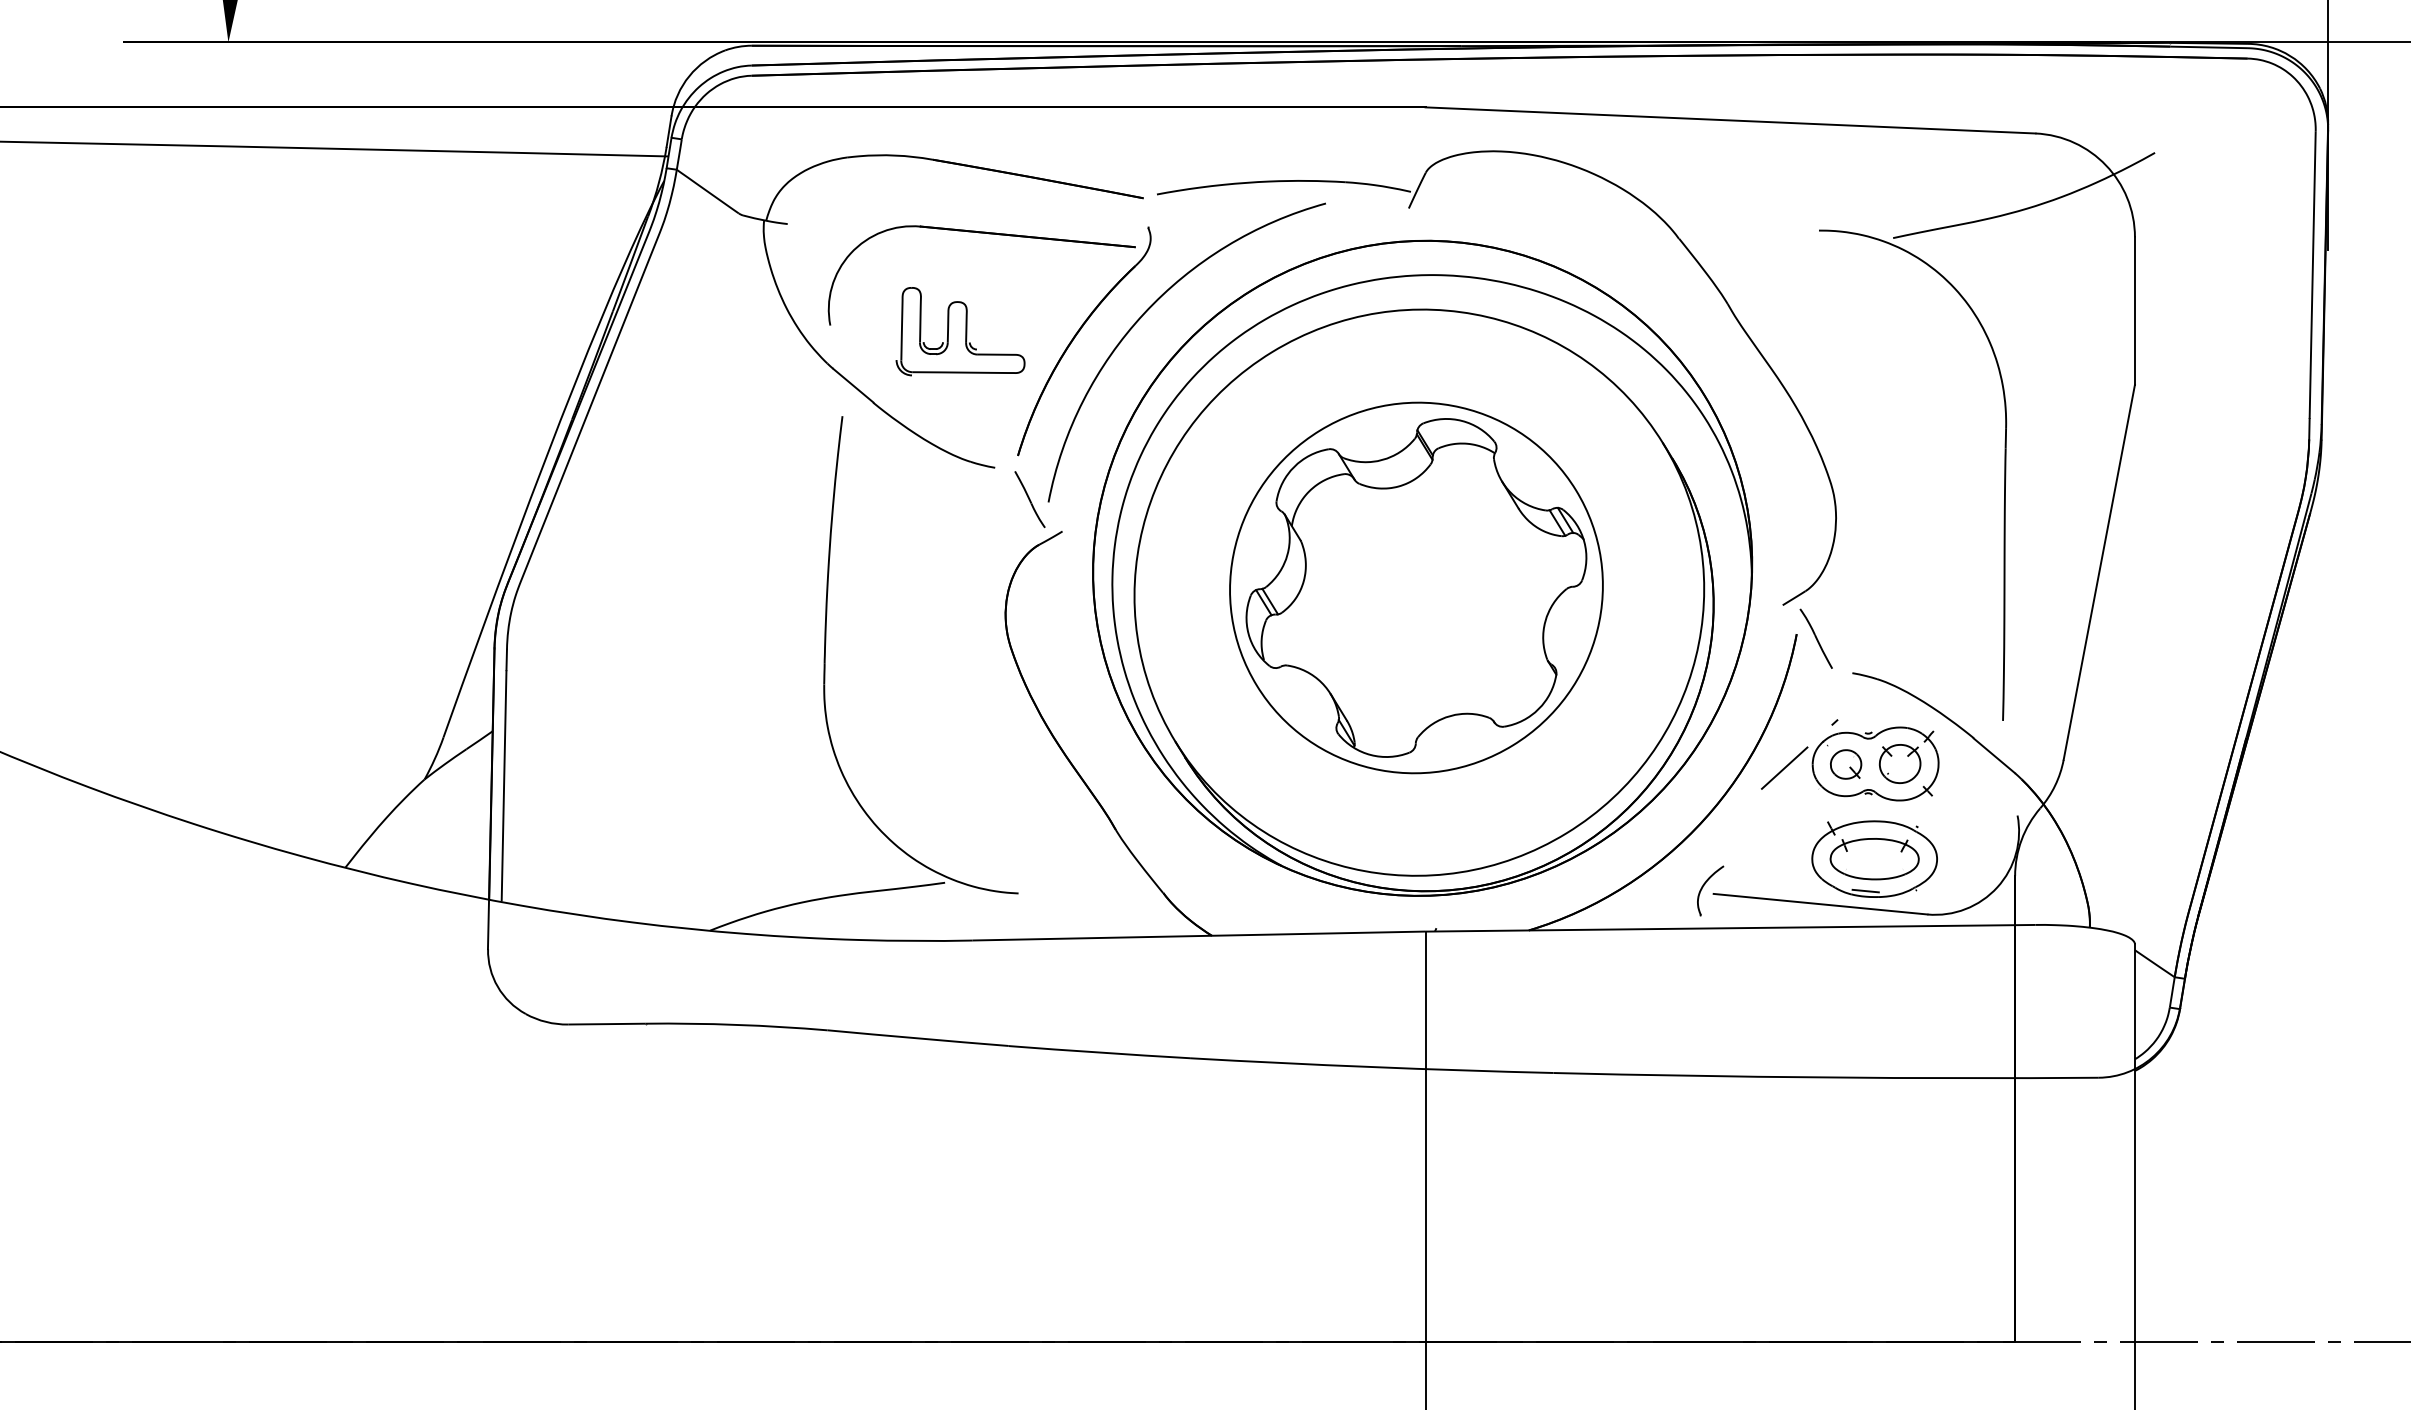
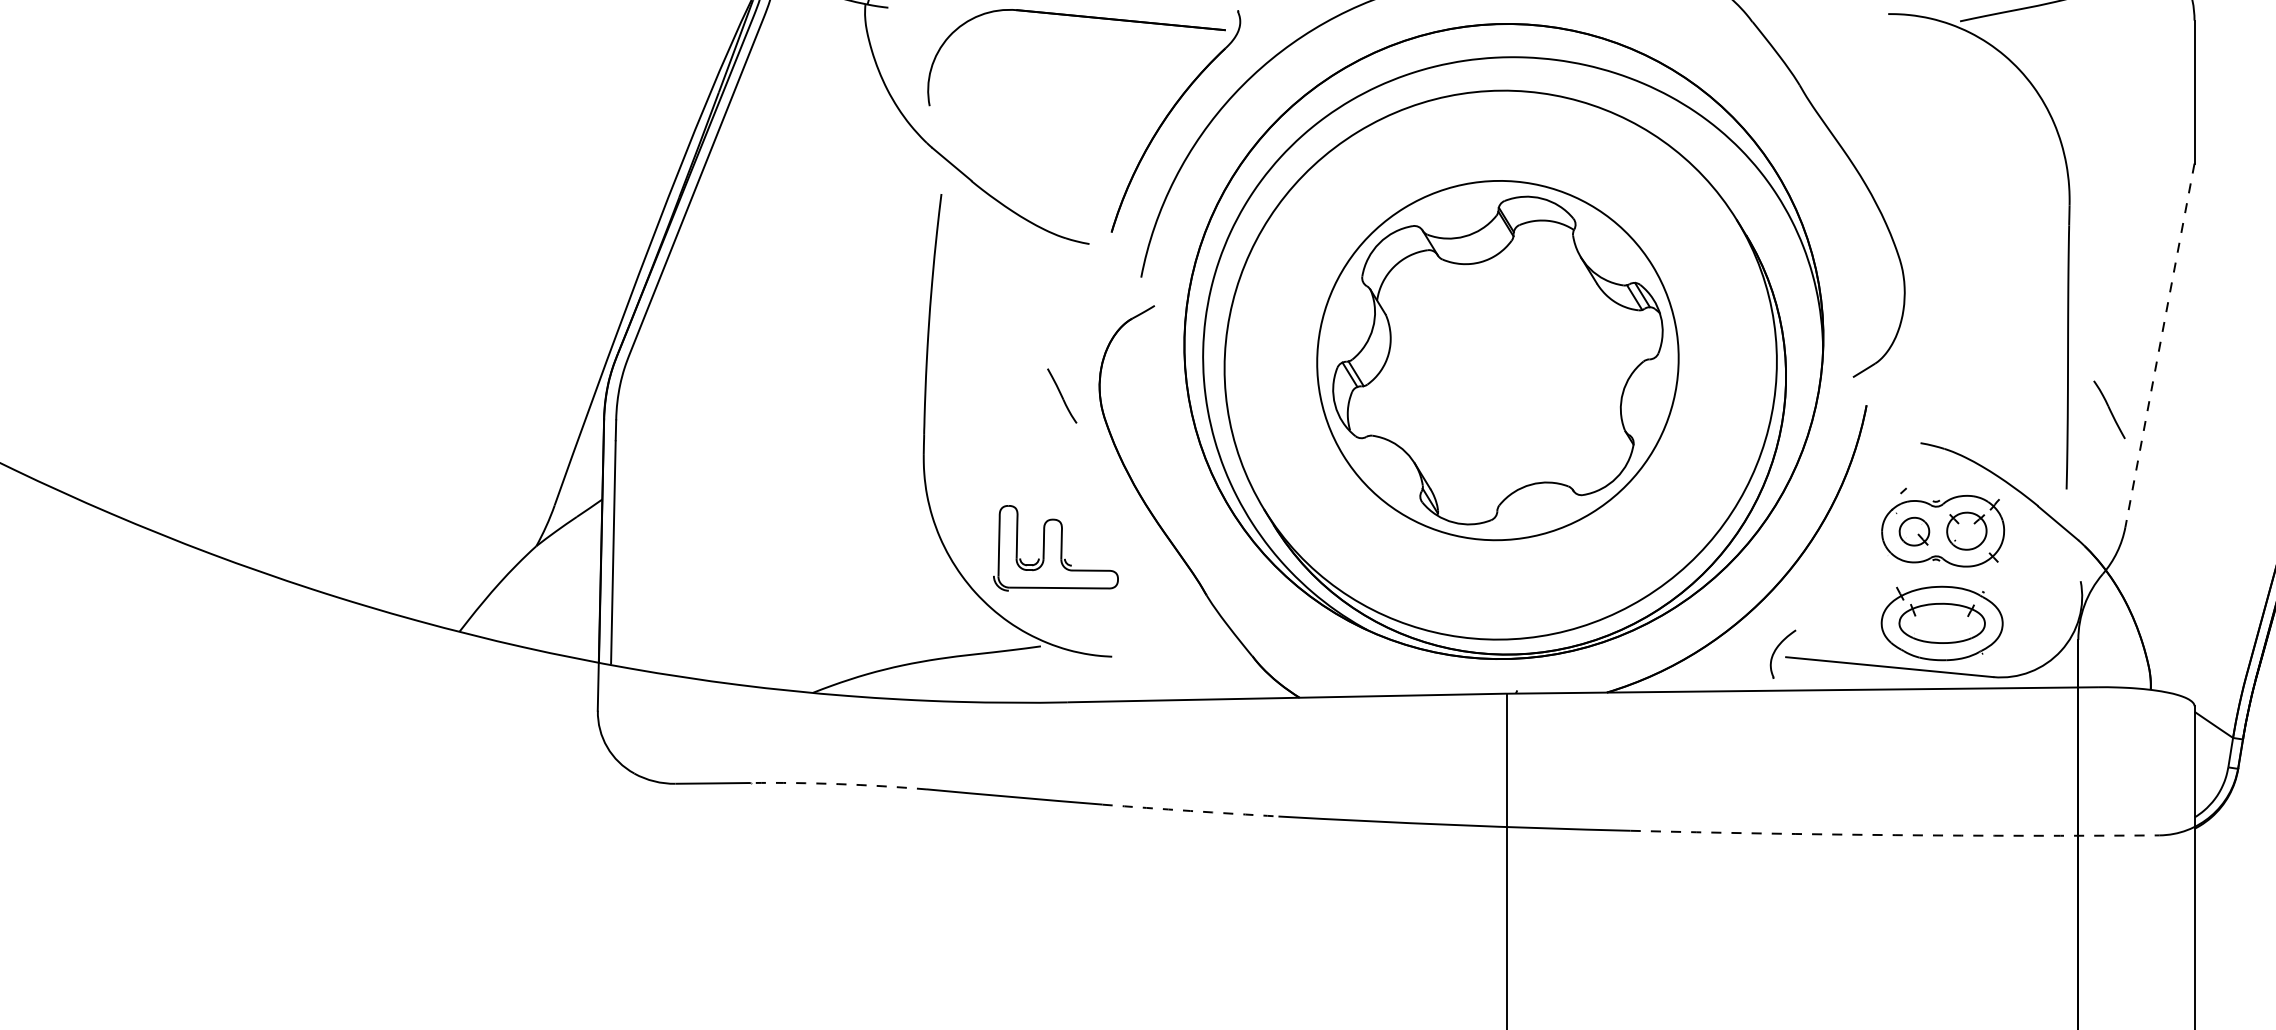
part: (960, 331) -> (1055, 548), moved
part: (1029, 499) -> (1061, 395), moved
line: (2099, 572) -> (2160, 345), solid -> dashed
part: (1815, 638) -> (2108, 409), moved
line: (1784, 767) -> (1854, 534), removed
line: (1865, 890) -> (1933, 653), removed
arc: (736, 1024) -> (838, 783), solid -> dashed
arc: (1099, 1052) -> (1190, 810), solid -> dashed
arc: (1826, 1077) -> (1895, 835), solid -> dashed

